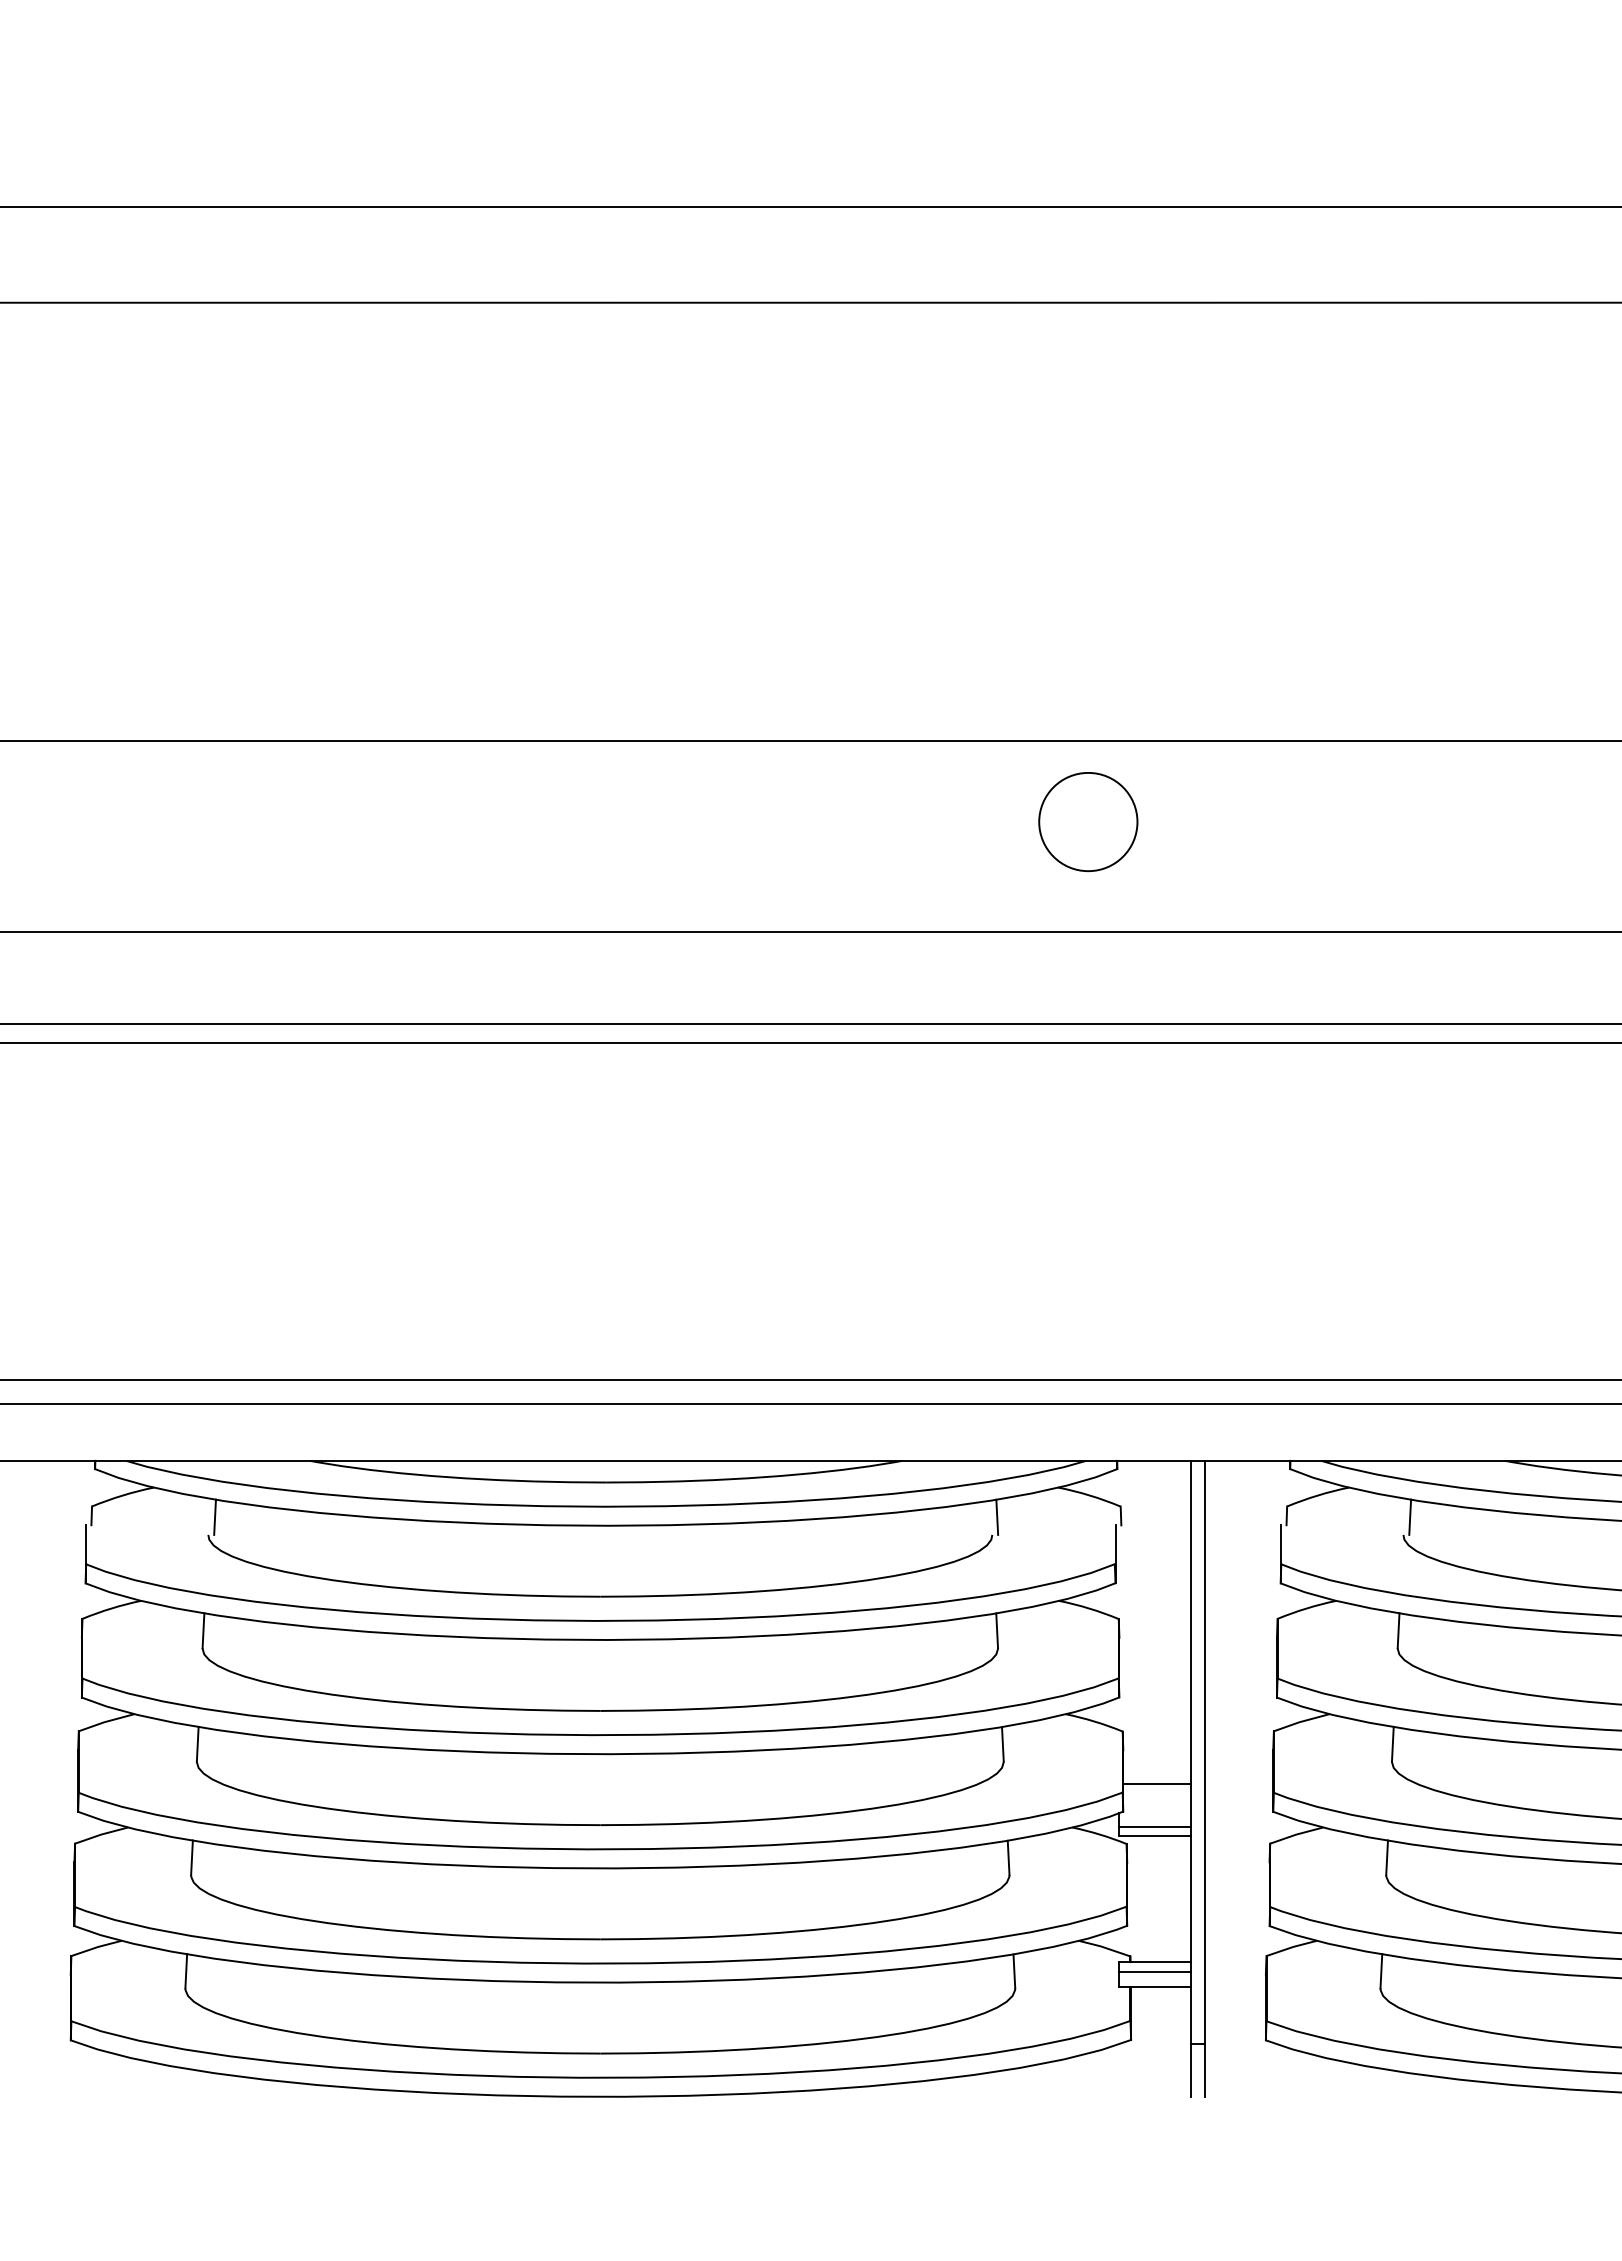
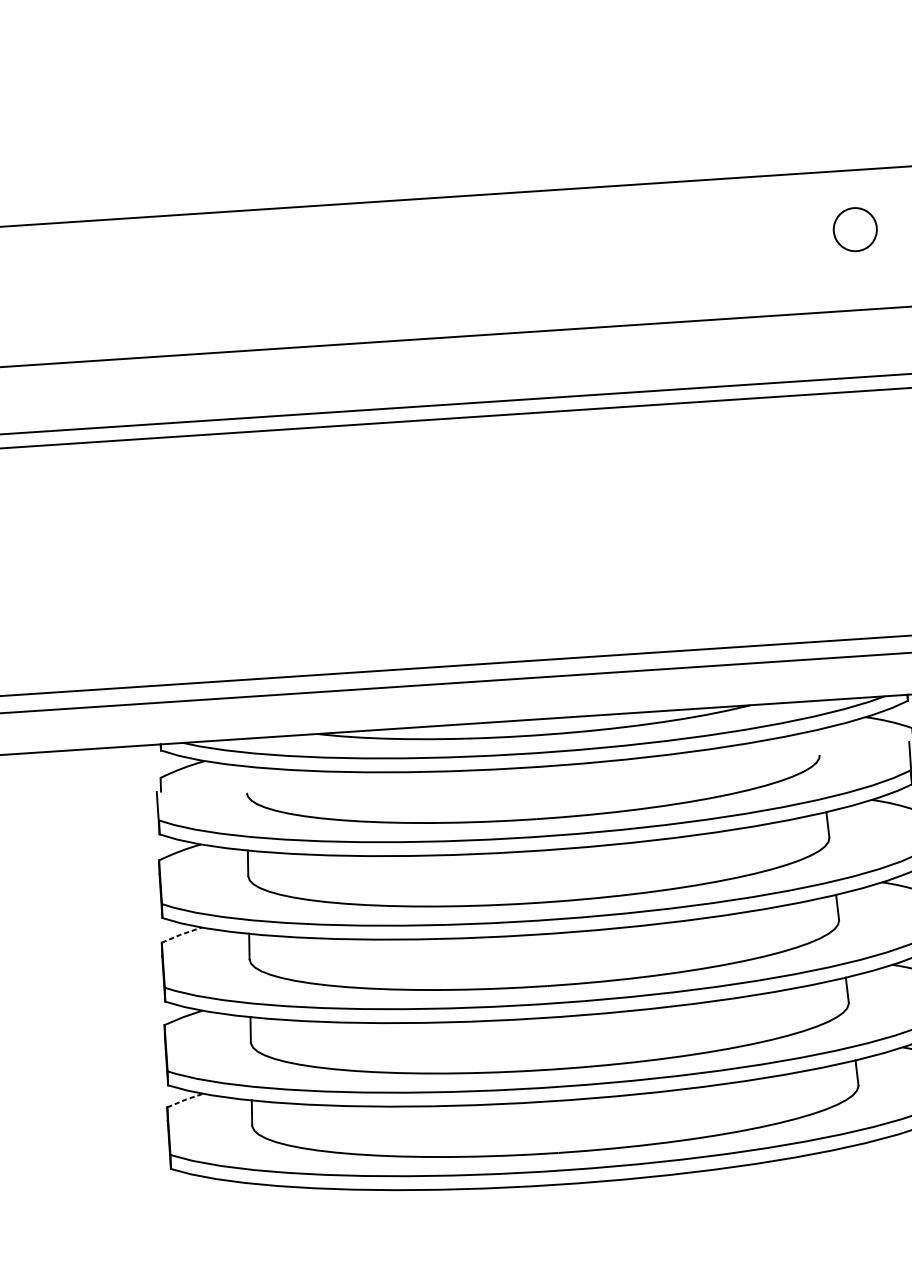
circle: (1088, 822) -> (855, 229), size x0.6
line: (214, 1516) -> (250, 779), removed
line: (997, 1516) -> (822, 741), removed
line: (106, 1721) -> (181, 934), solid -> dashed
line: (97, 1947) -> (185, 1099), solid -> dashed

